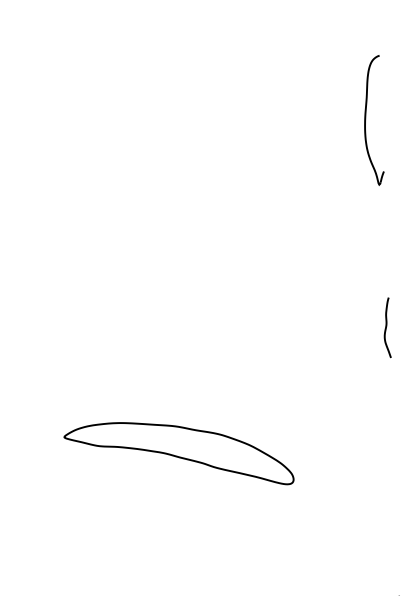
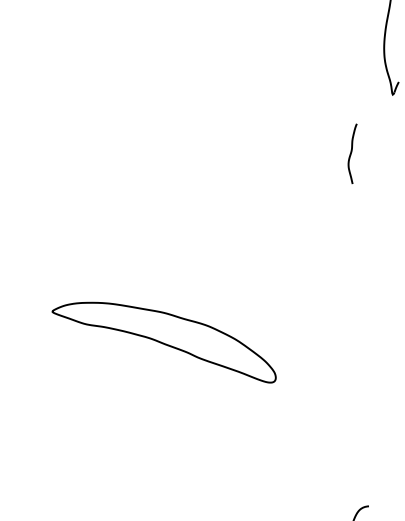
curve: (387, 326) -> (352, 152), moved

